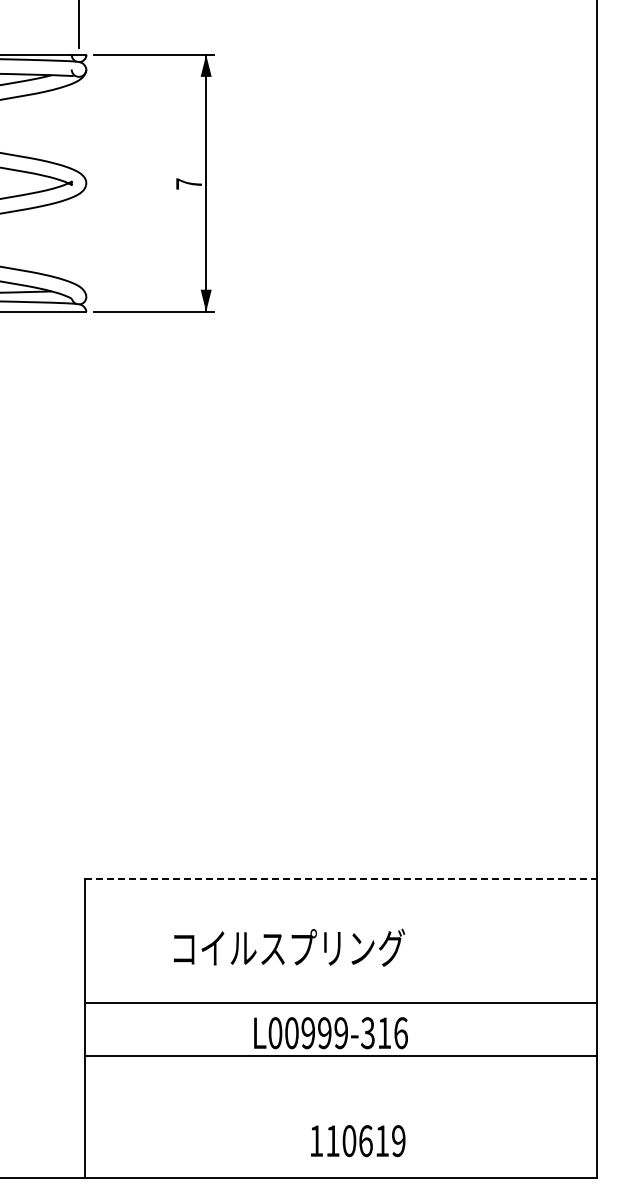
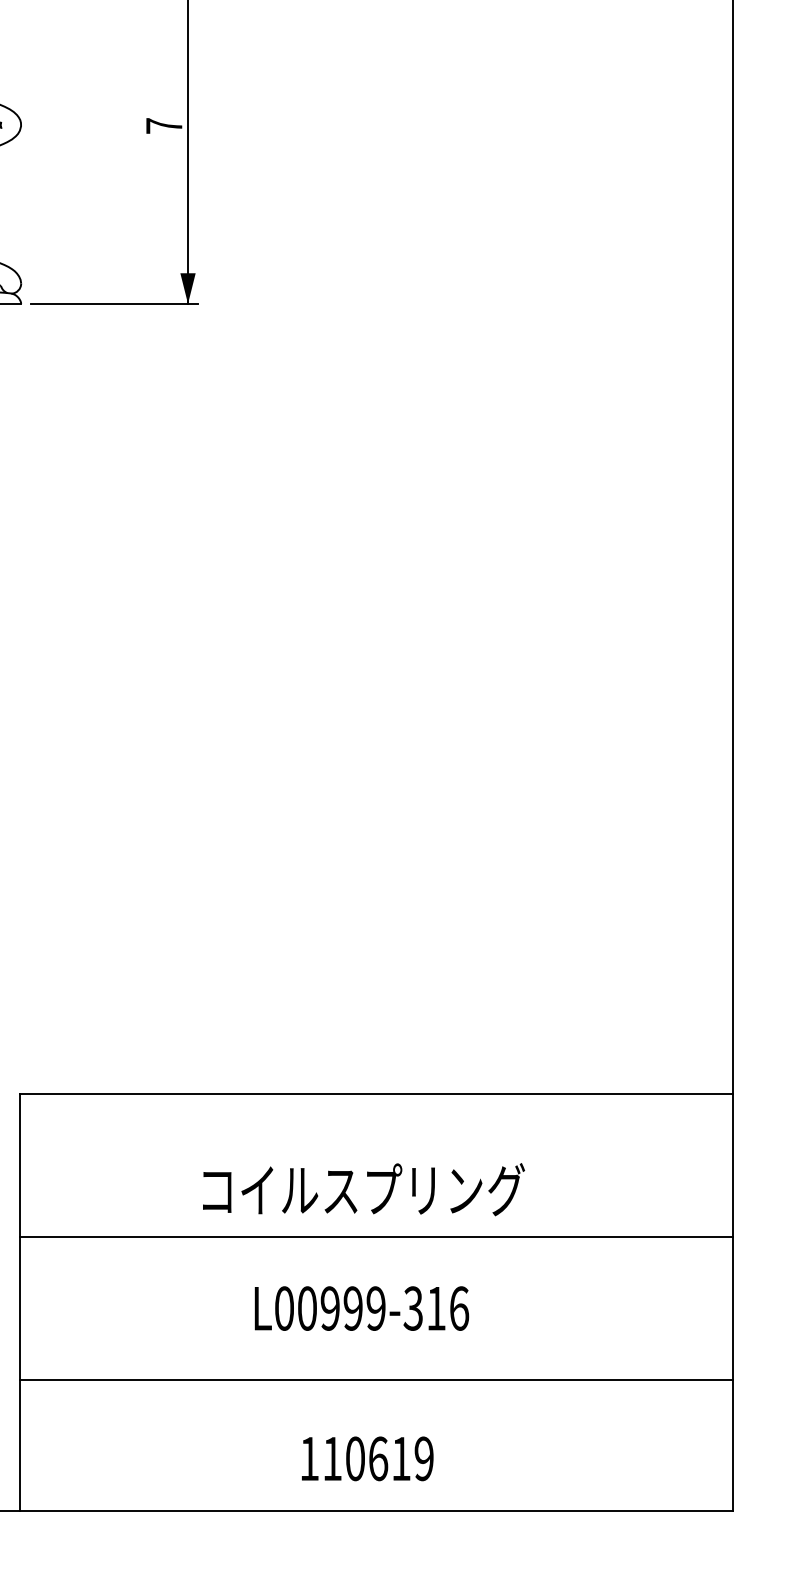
line: (341, 879) -> (376, 1094), dashed -> solid
text: (289, 947) -> (363, 1189), moved
line: (341, 1002) -> (376, 1236), moved
line: (341, 1055) -> (376, 1380), moved
text: (358, 1141) -> (368, 1459), moved

